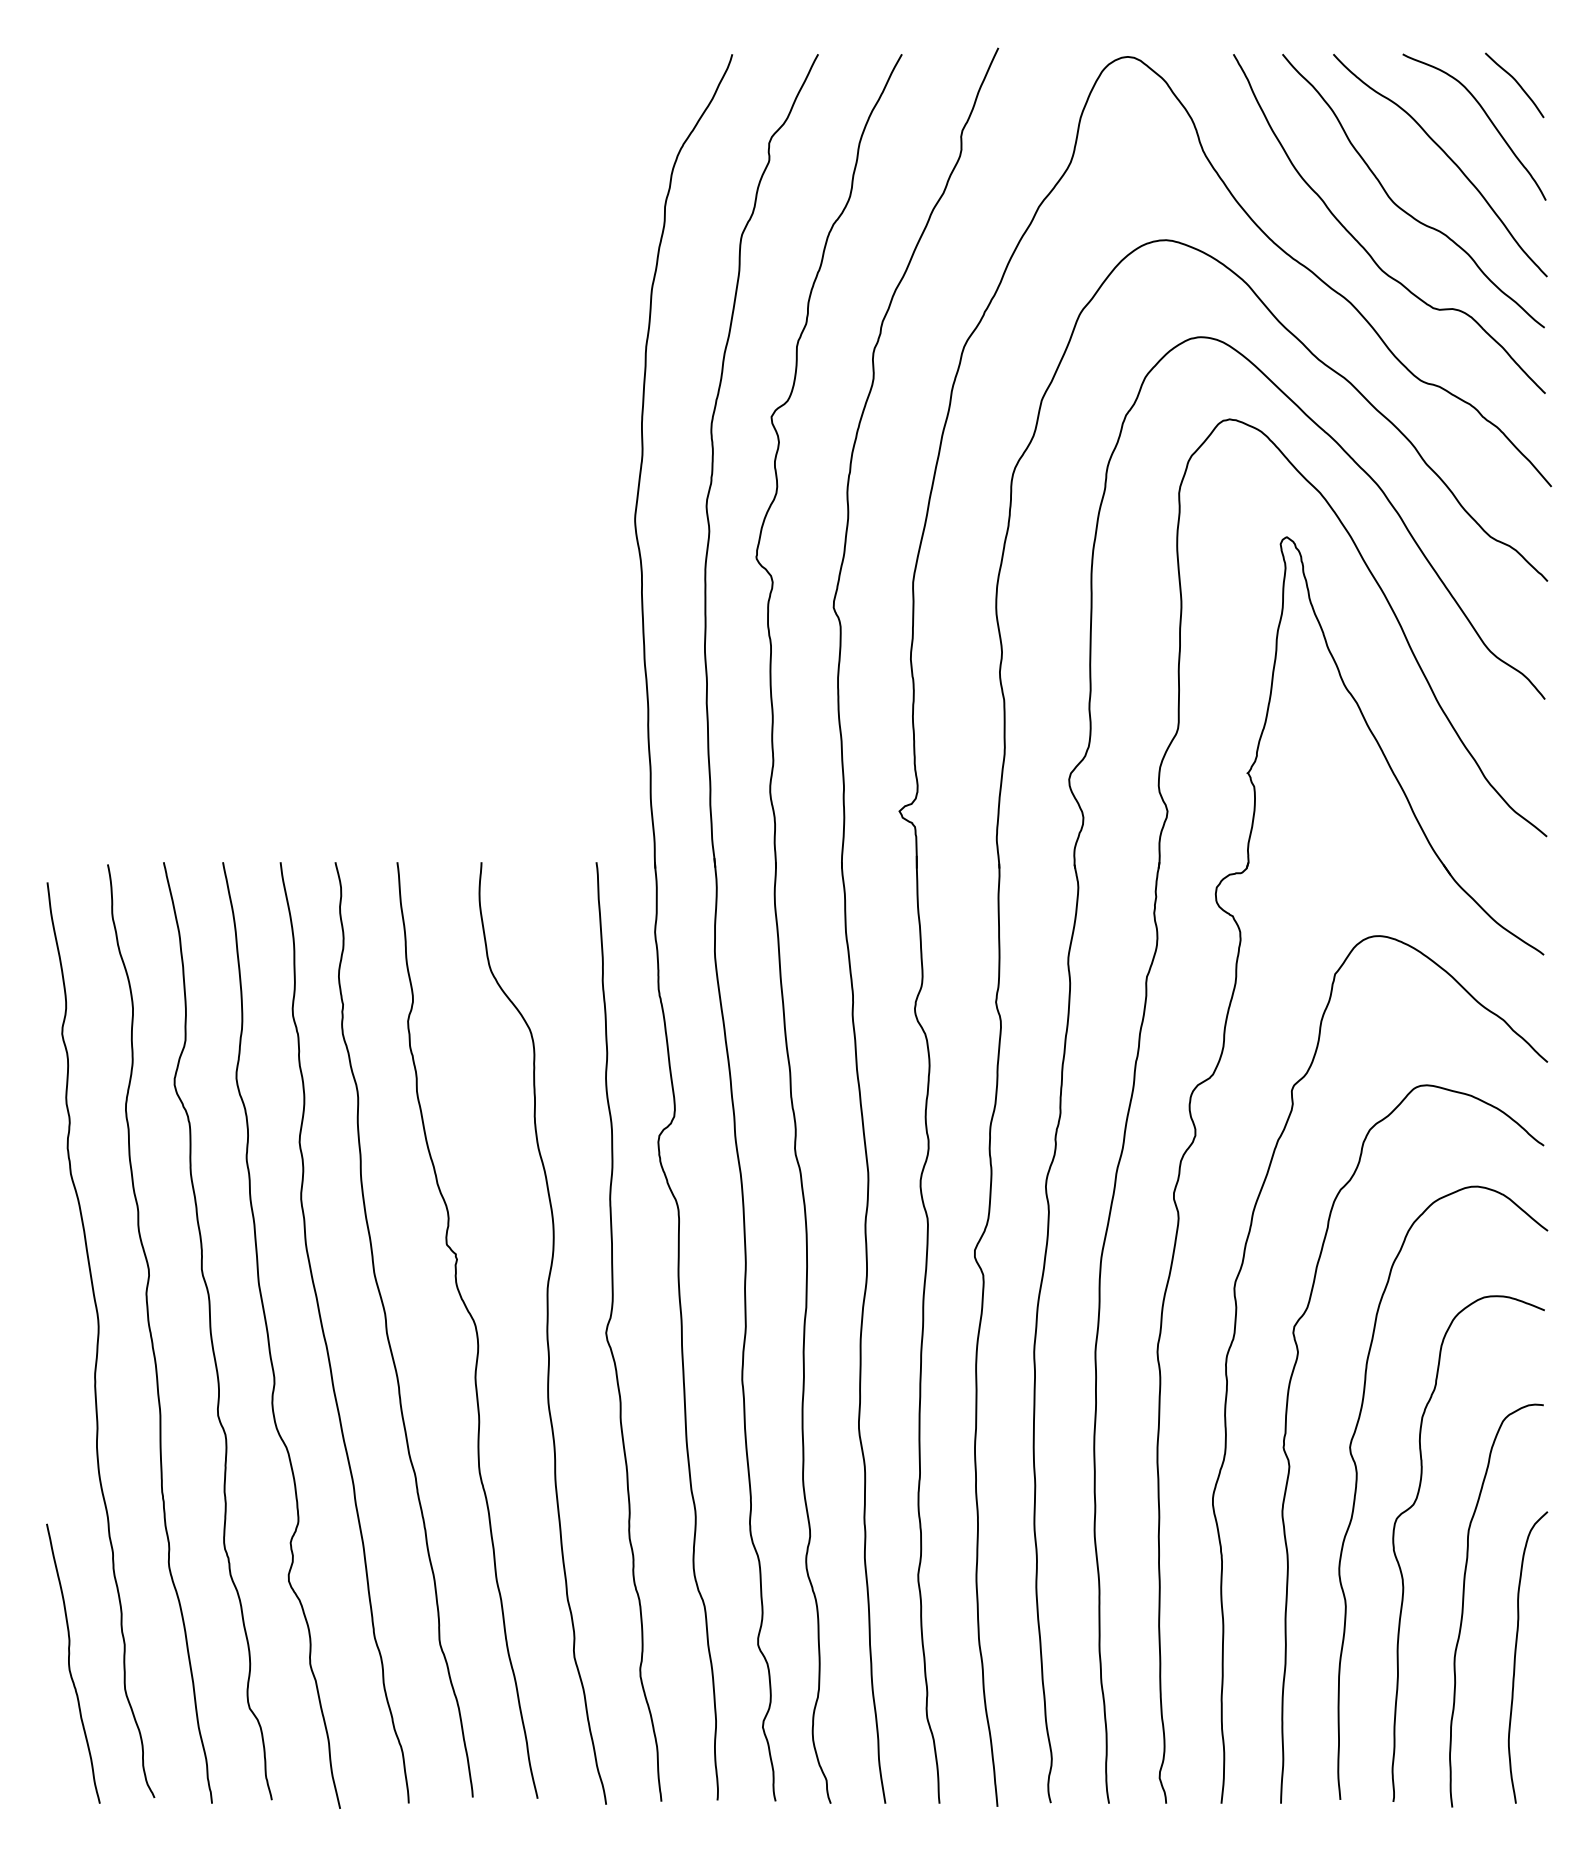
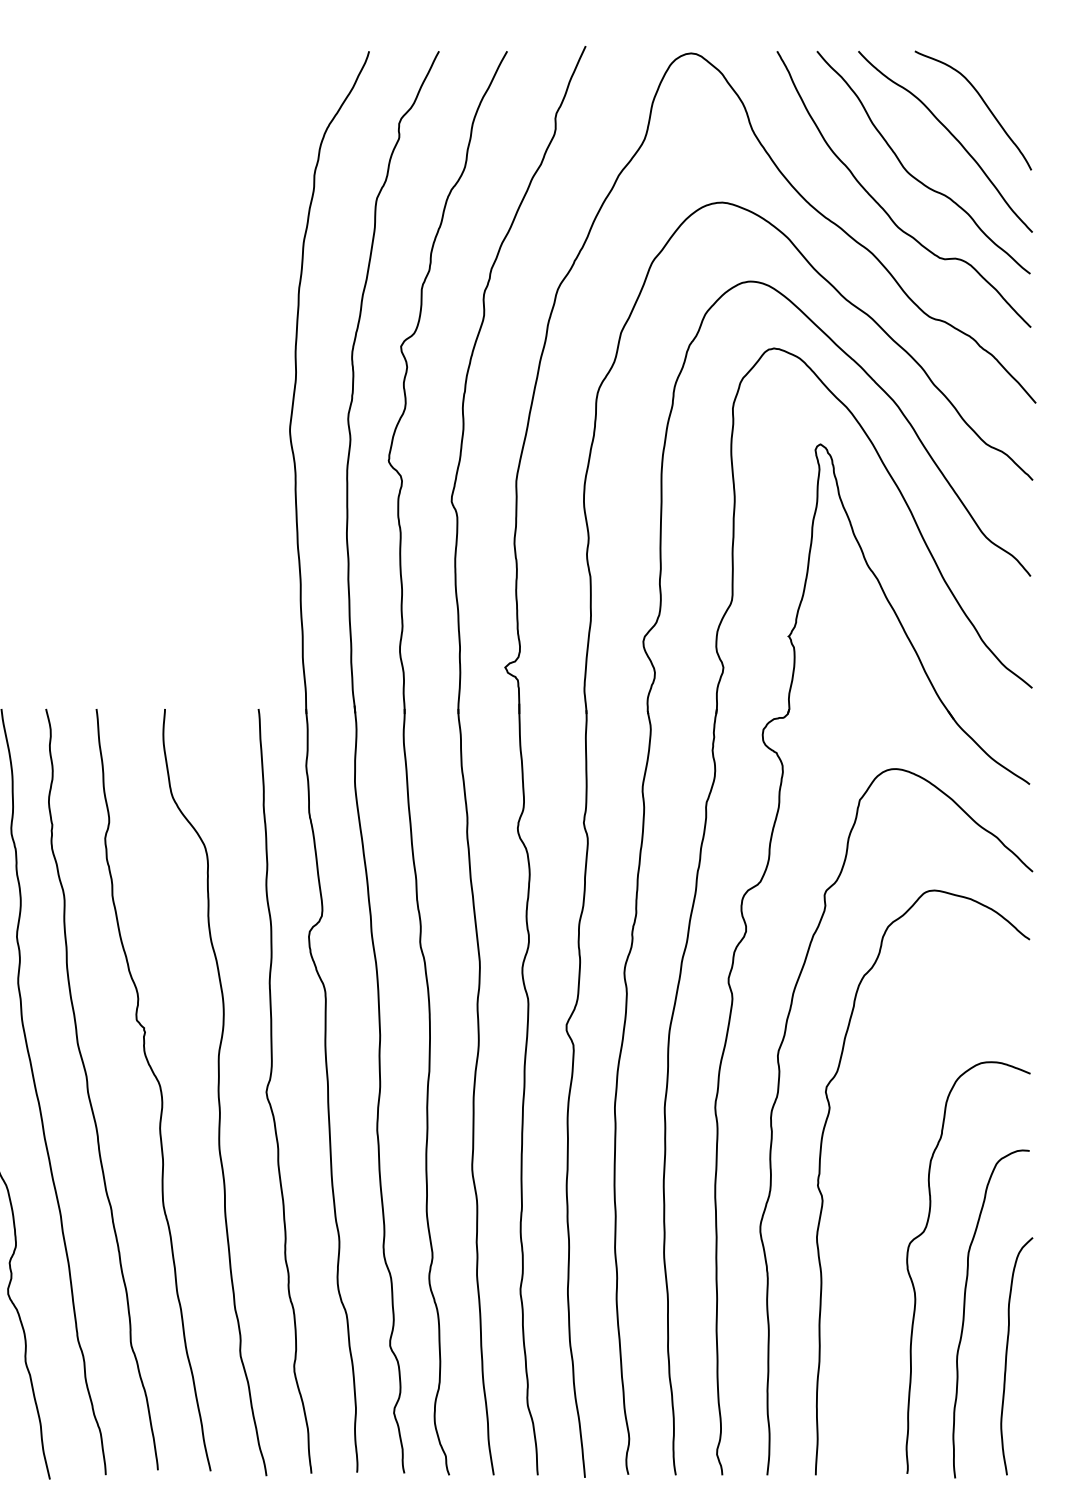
curve: (1516, 83) -> (1007, 75), removed
curve: (1357, 1485) -> (878, 1216), removed

